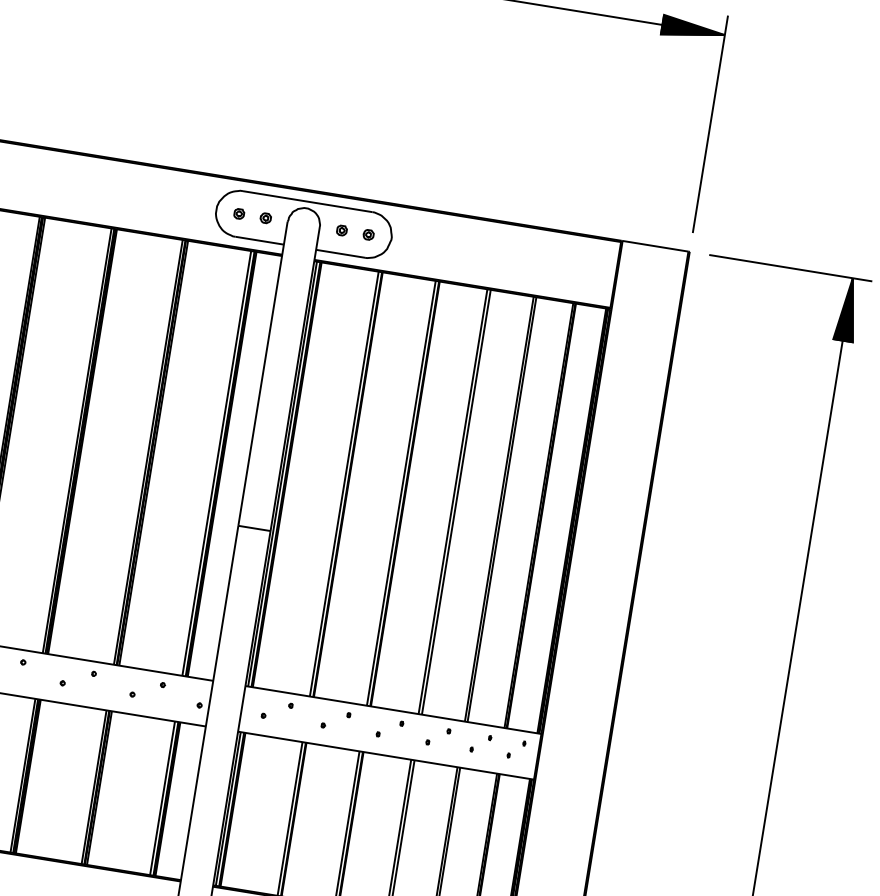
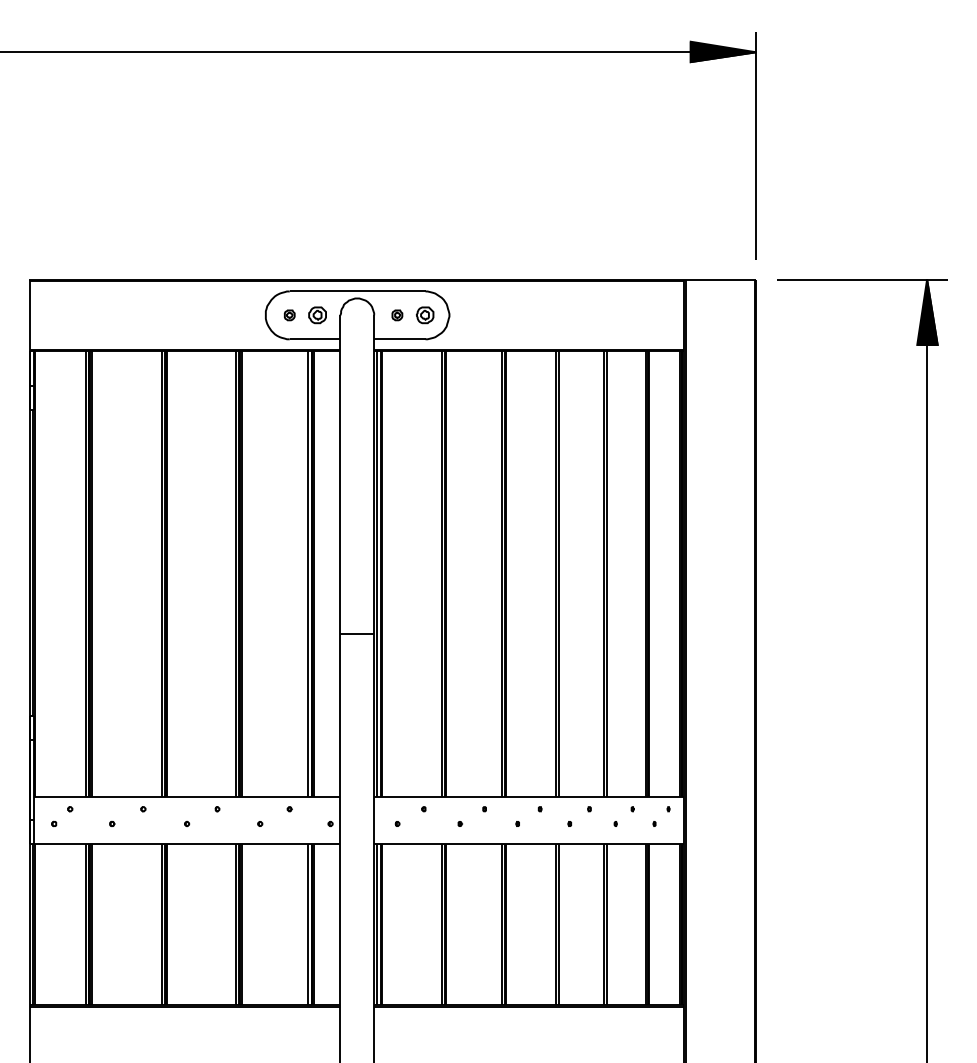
part: (265, 218) -> (317, 315), size x1.6
part: (368, 235) -> (425, 315), size x1.6

